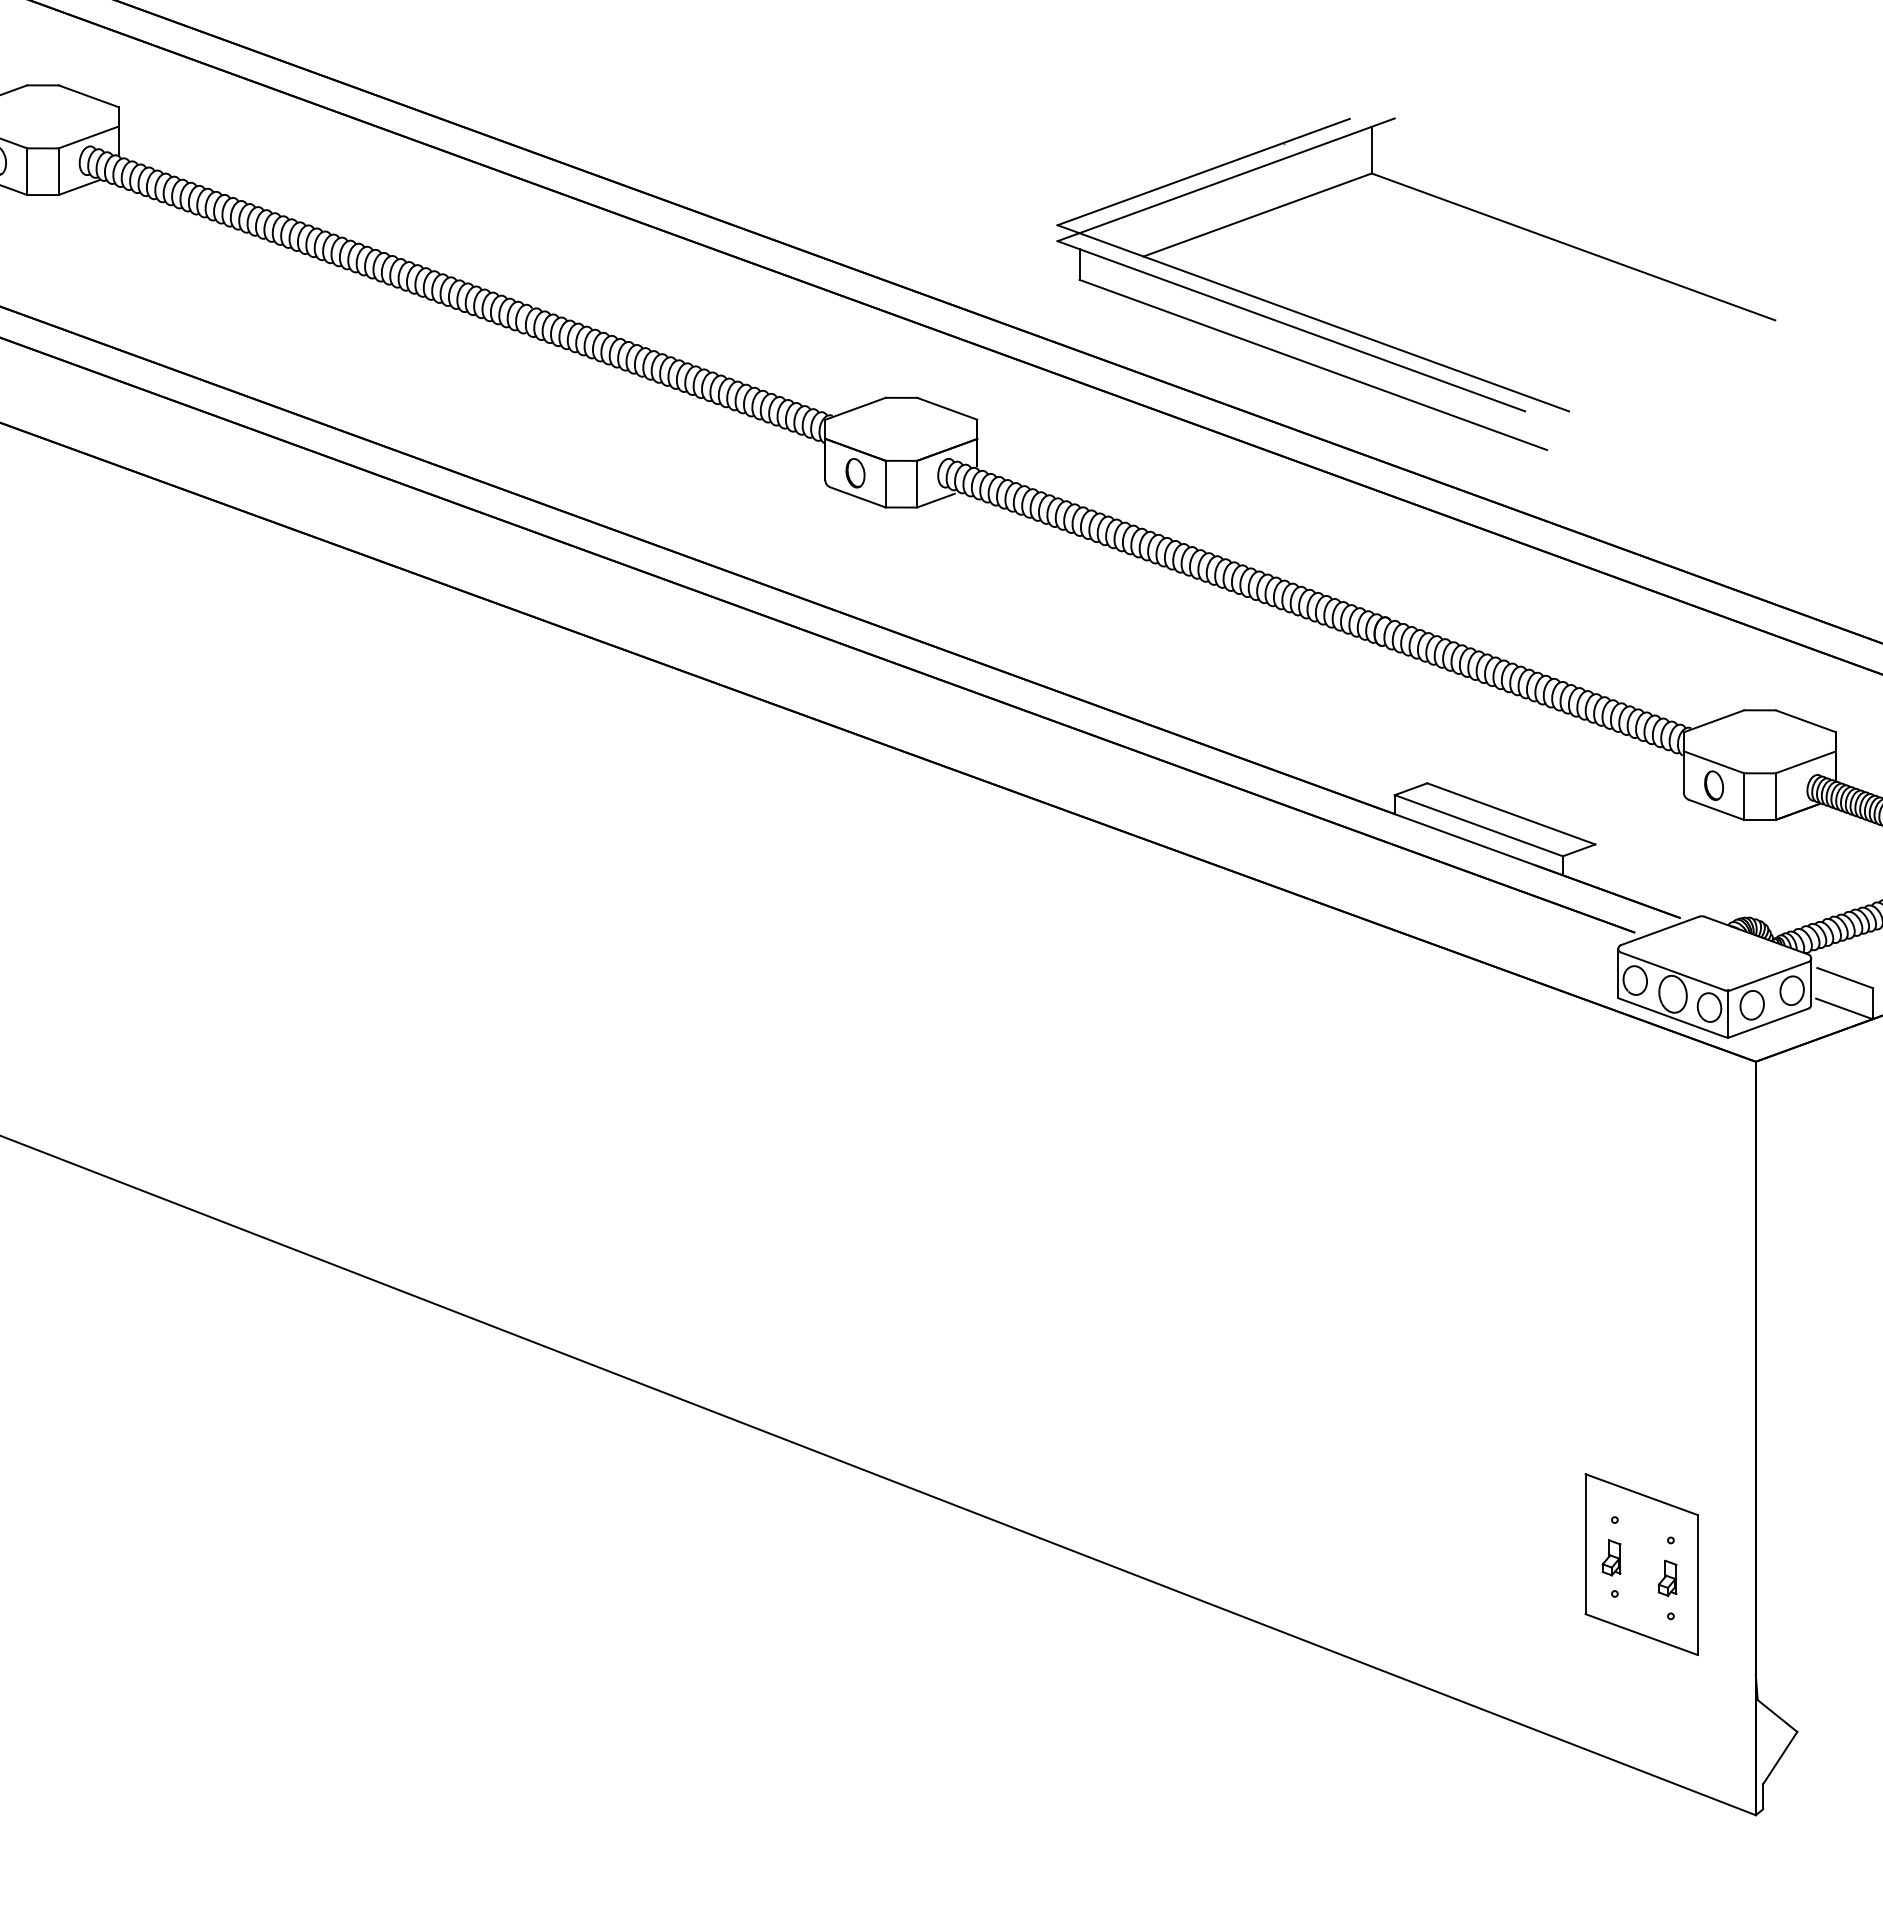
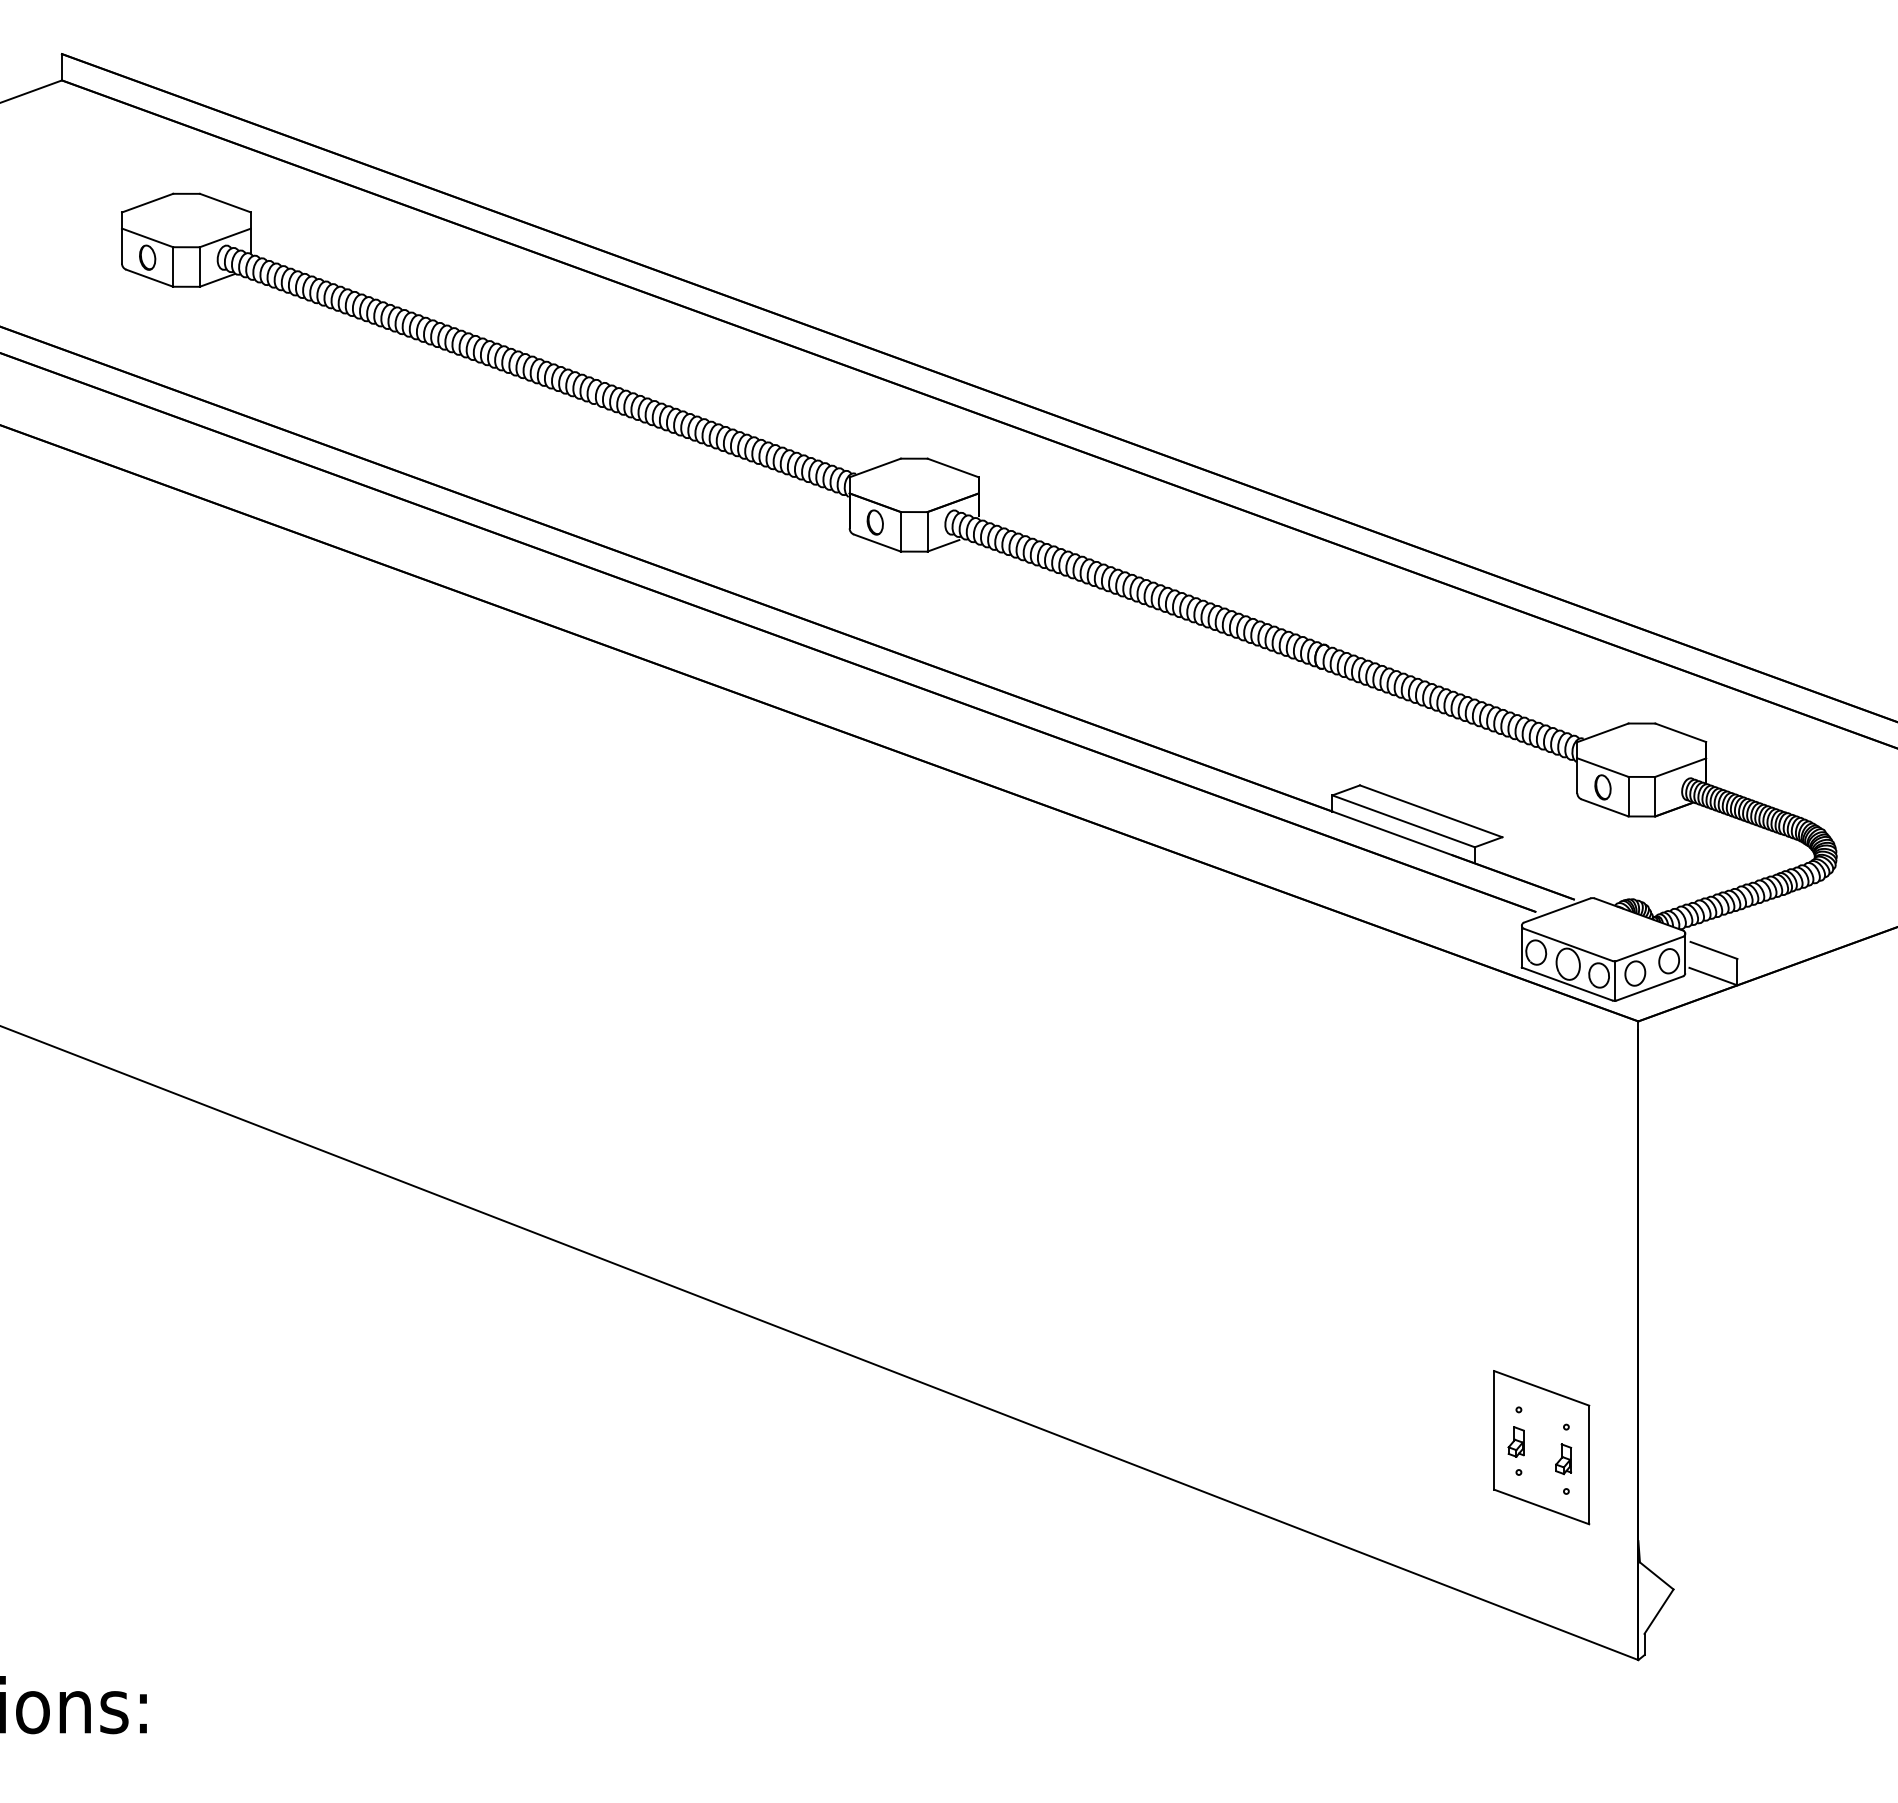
part: (1396, 346) -> (1333, 415), removed

